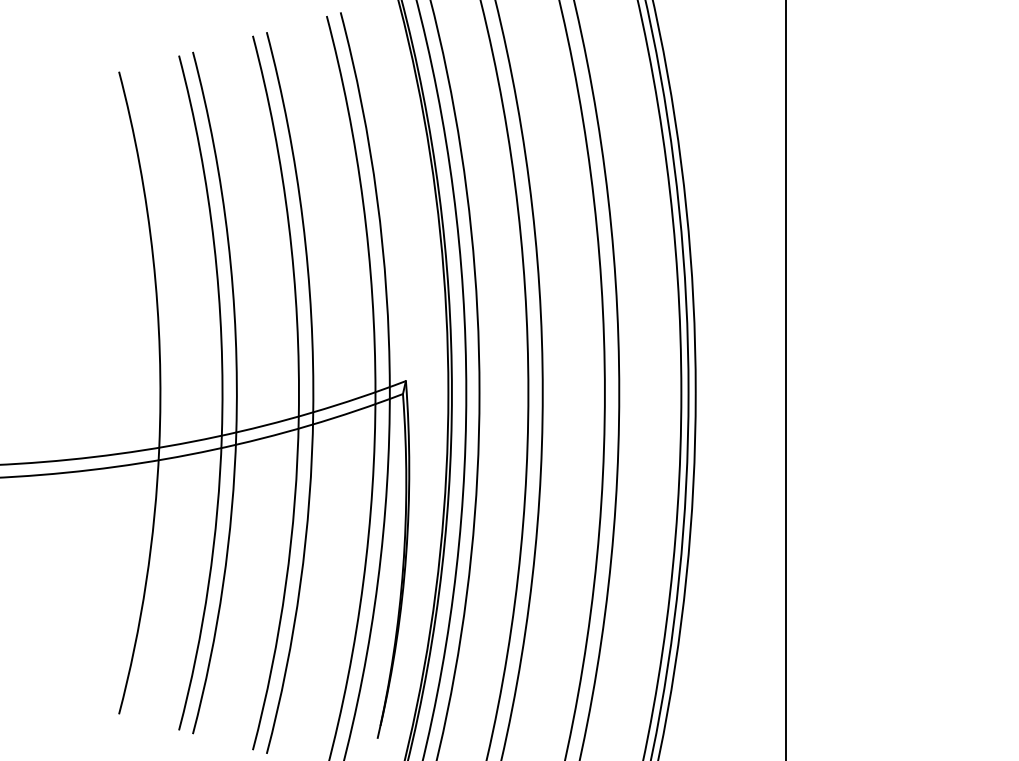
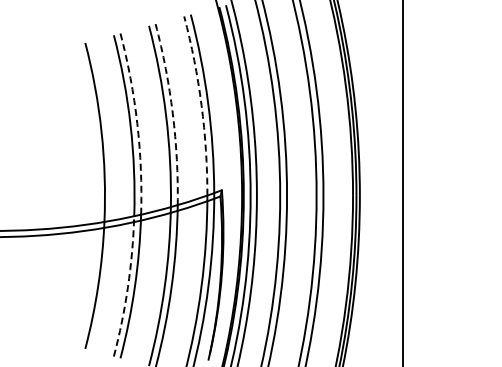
arc: (363, 203) -> (201, 105), solid -> dashed
arc: (302, 219) -> (172, 113), solid -> dashed
arc: (228, 240) -> (137, 123), solid -> dashed
arc: (207, 583) -> (127, 286), solid -> dashed

